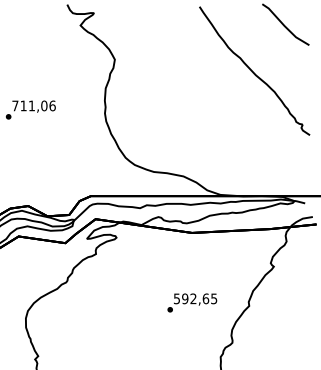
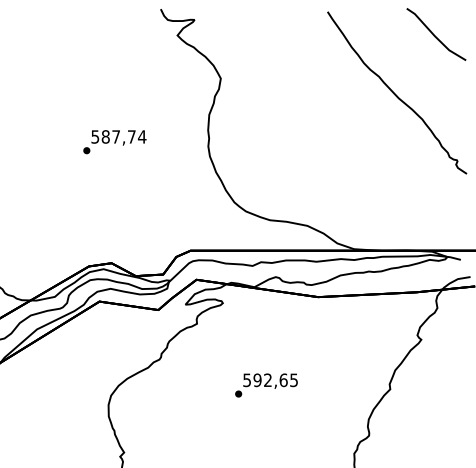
text: (33, 105) -> (118, 136), 711,06 -> 587,74
text: (192, 302) -> (266, 385), moved

